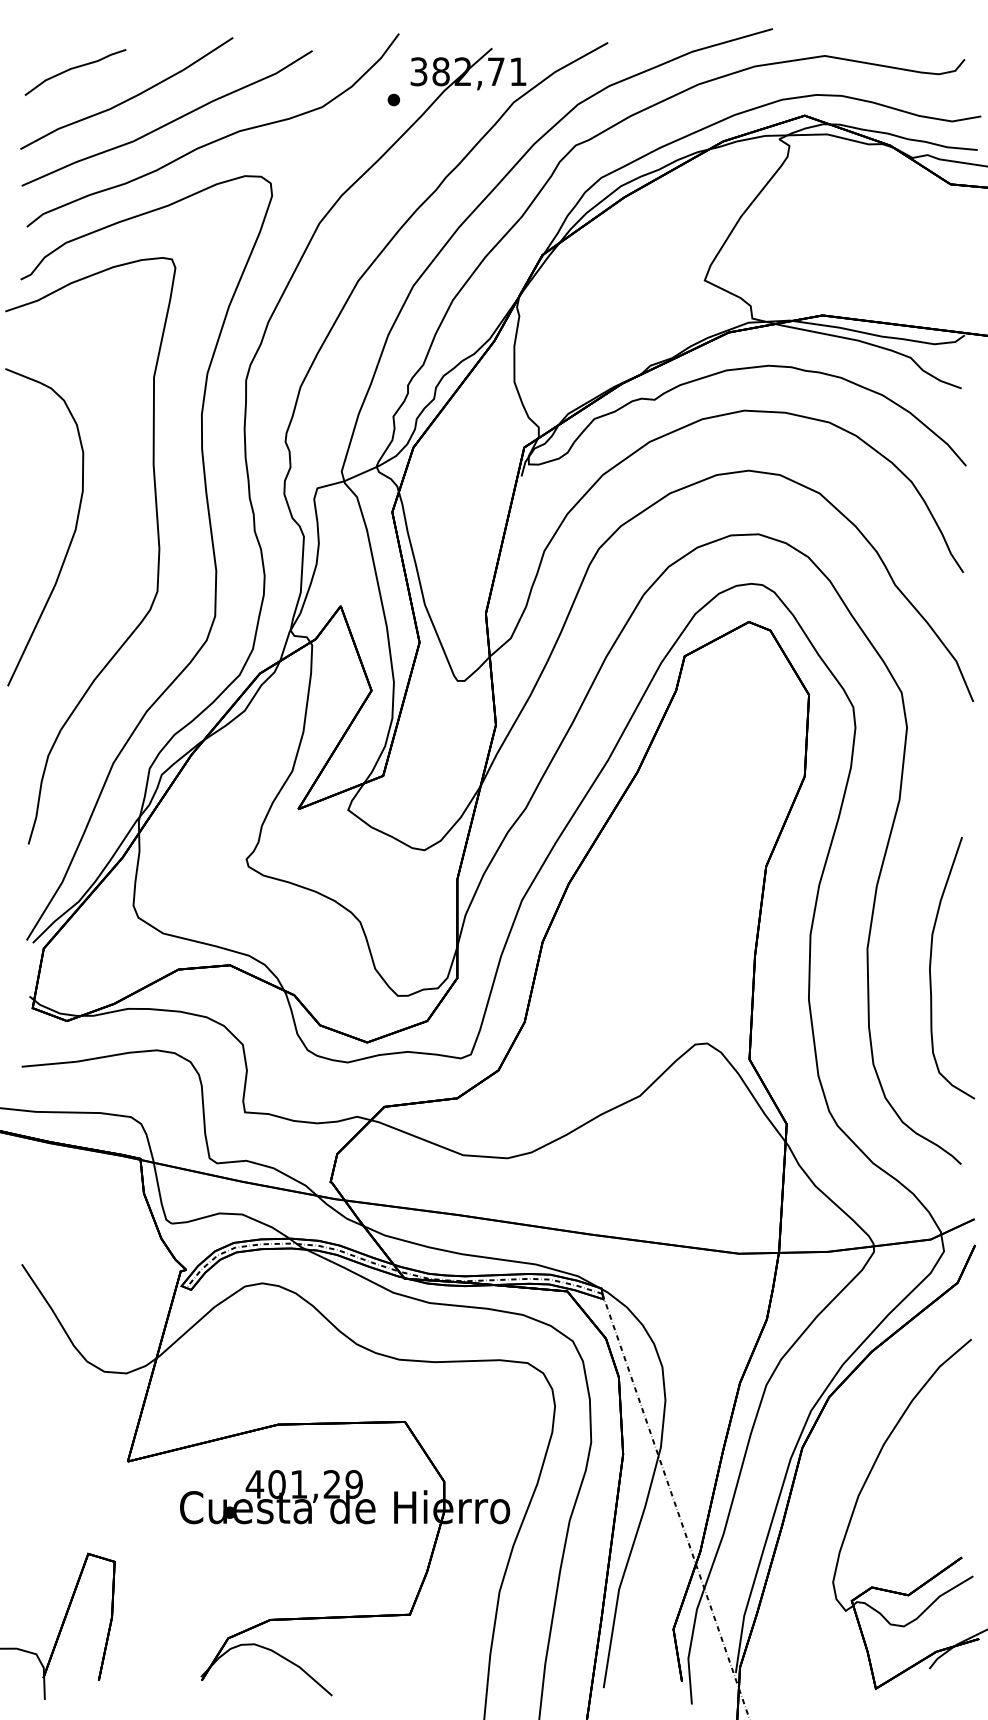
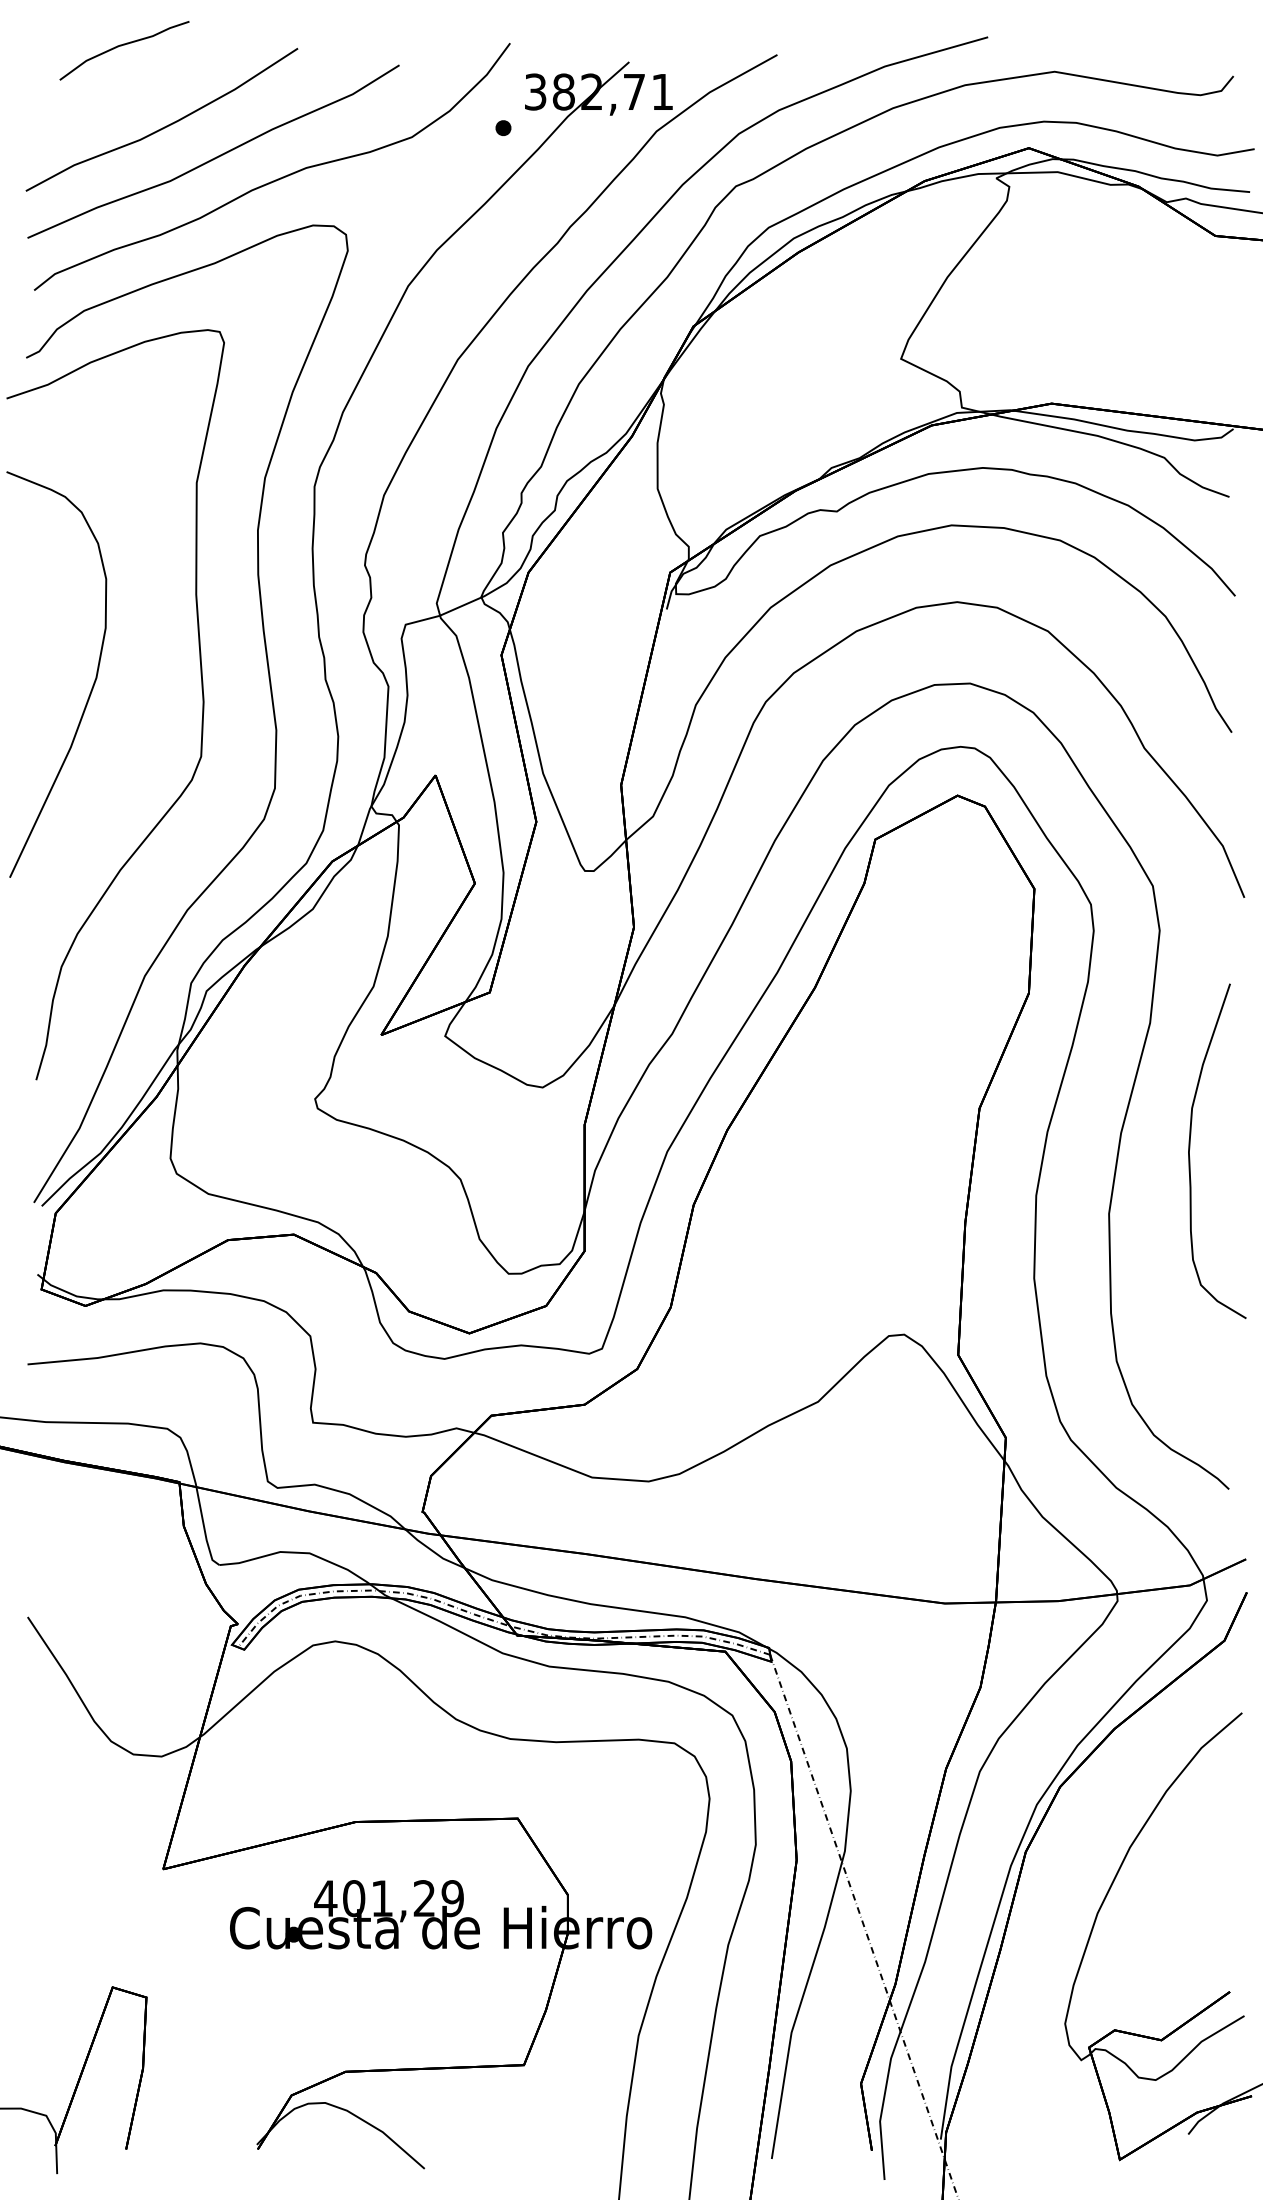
curve: (73, 69) -> (121, 46), moved
curve: (931, 964) -> (1190, 1146), moved

